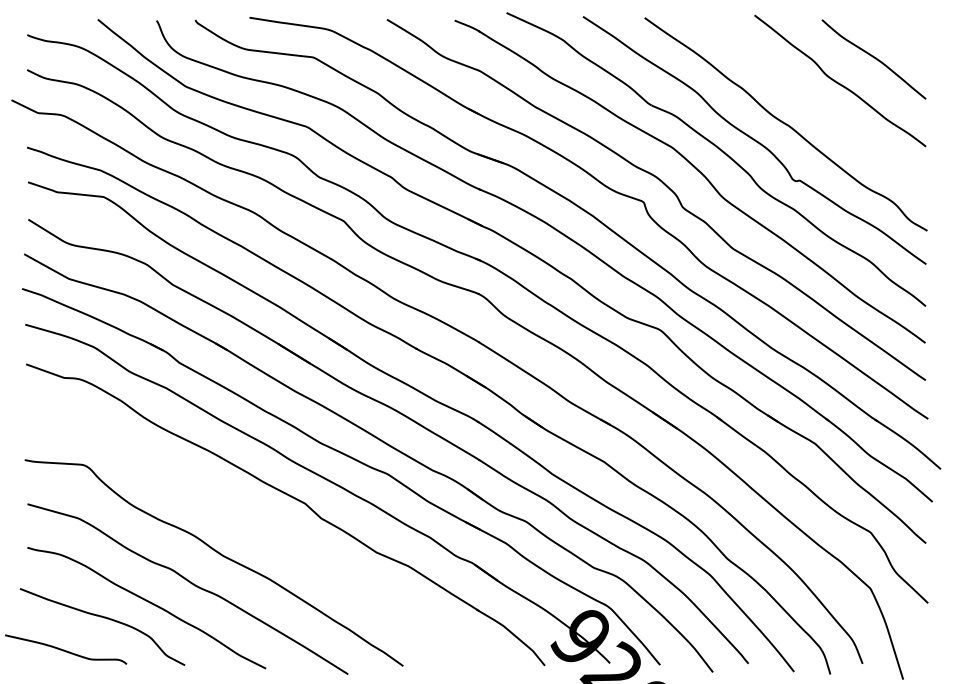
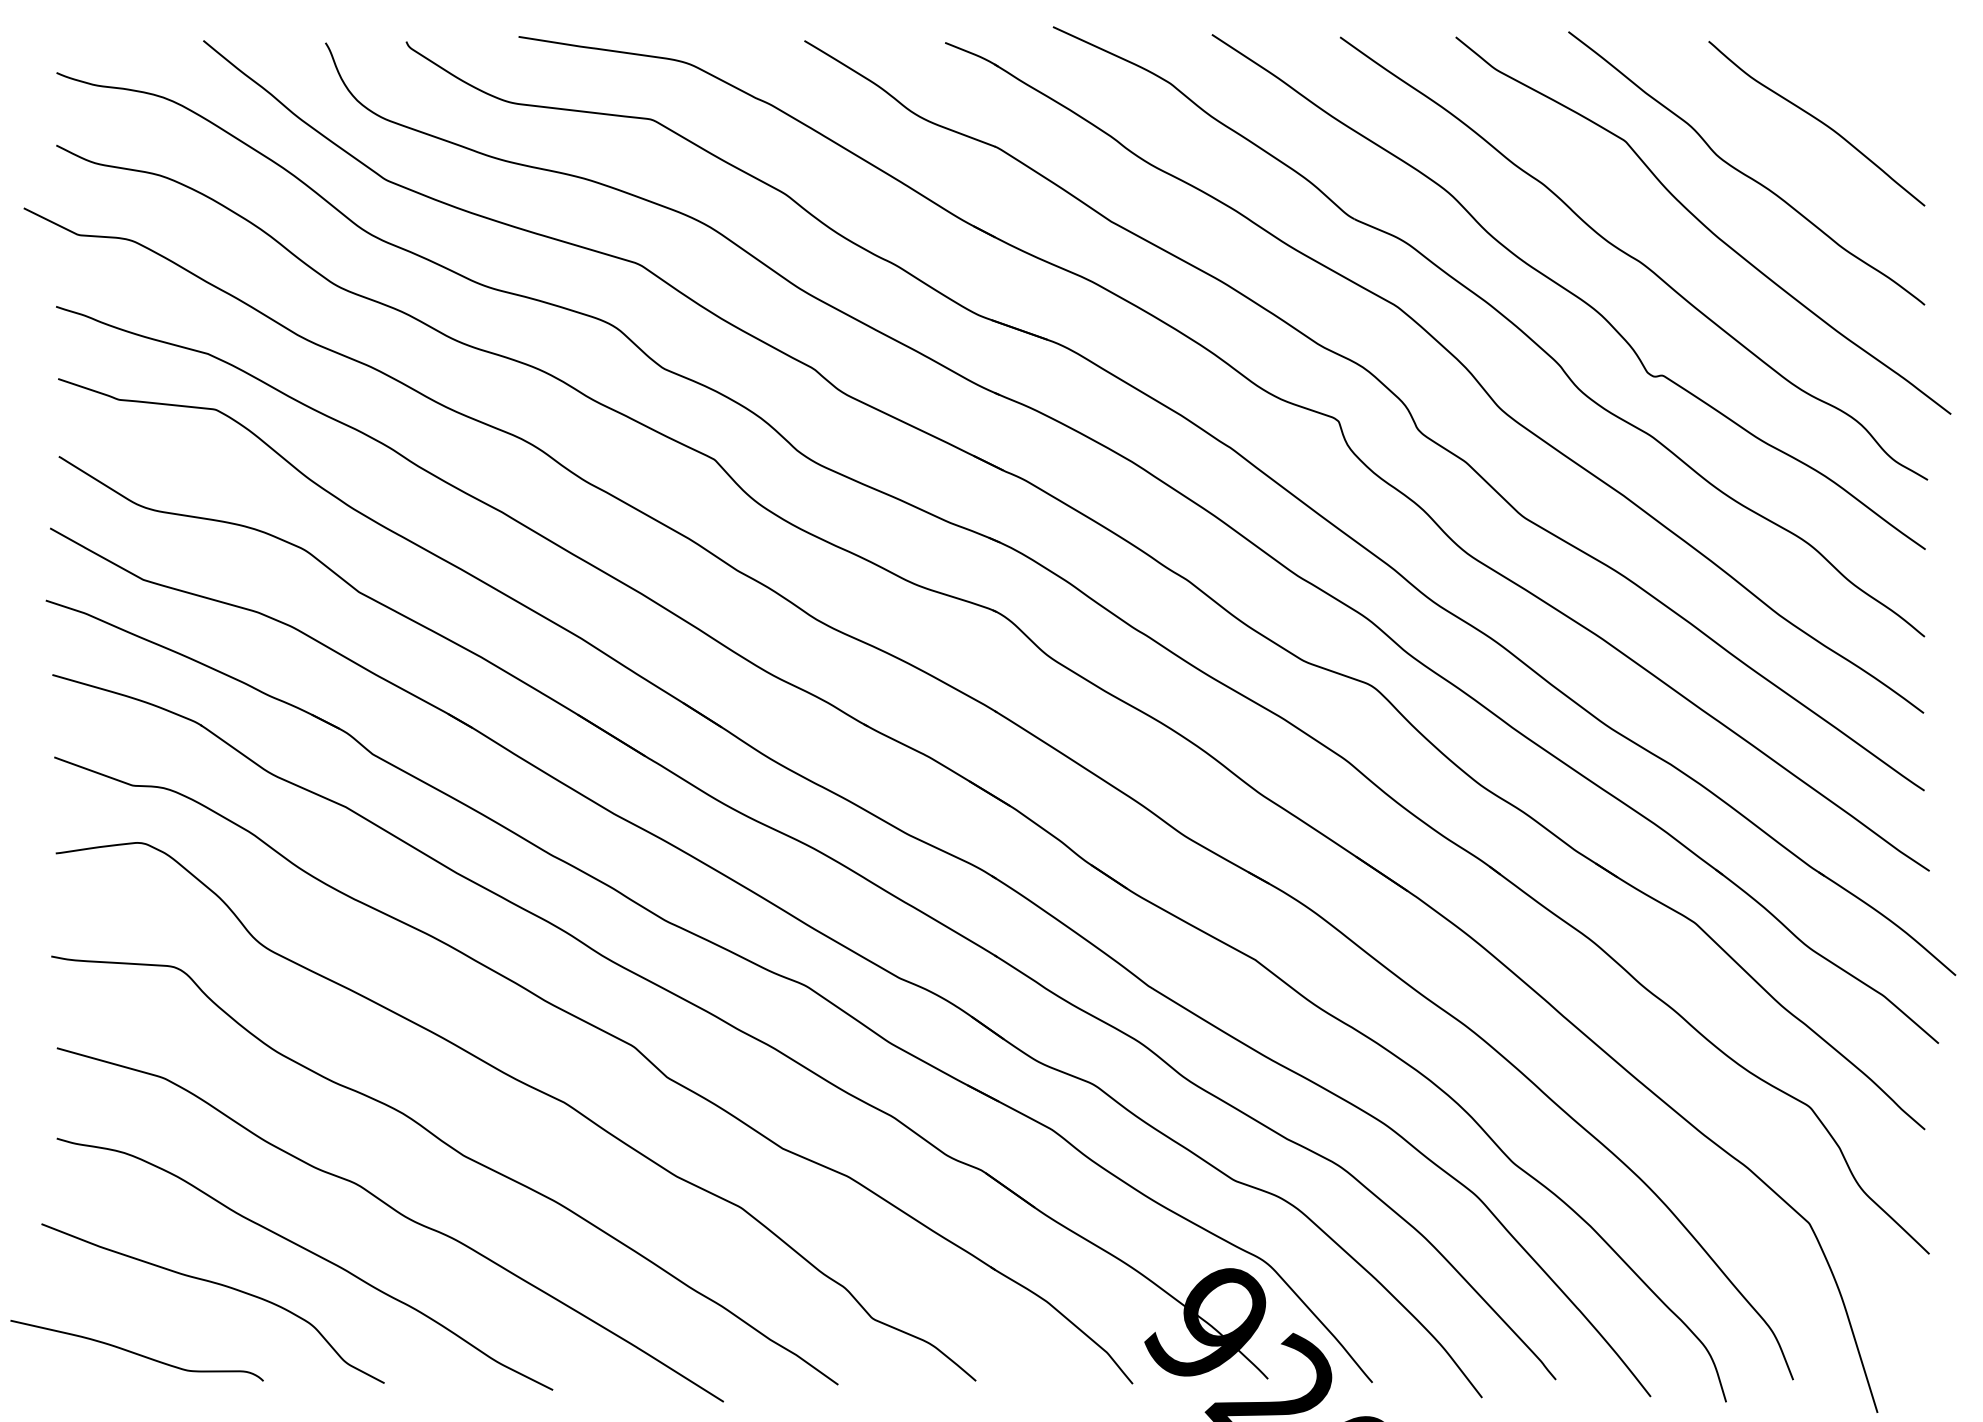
curve: (819, 108) -> (1703, 225), added
curve: (254, 523) -> (528, 1088), added

